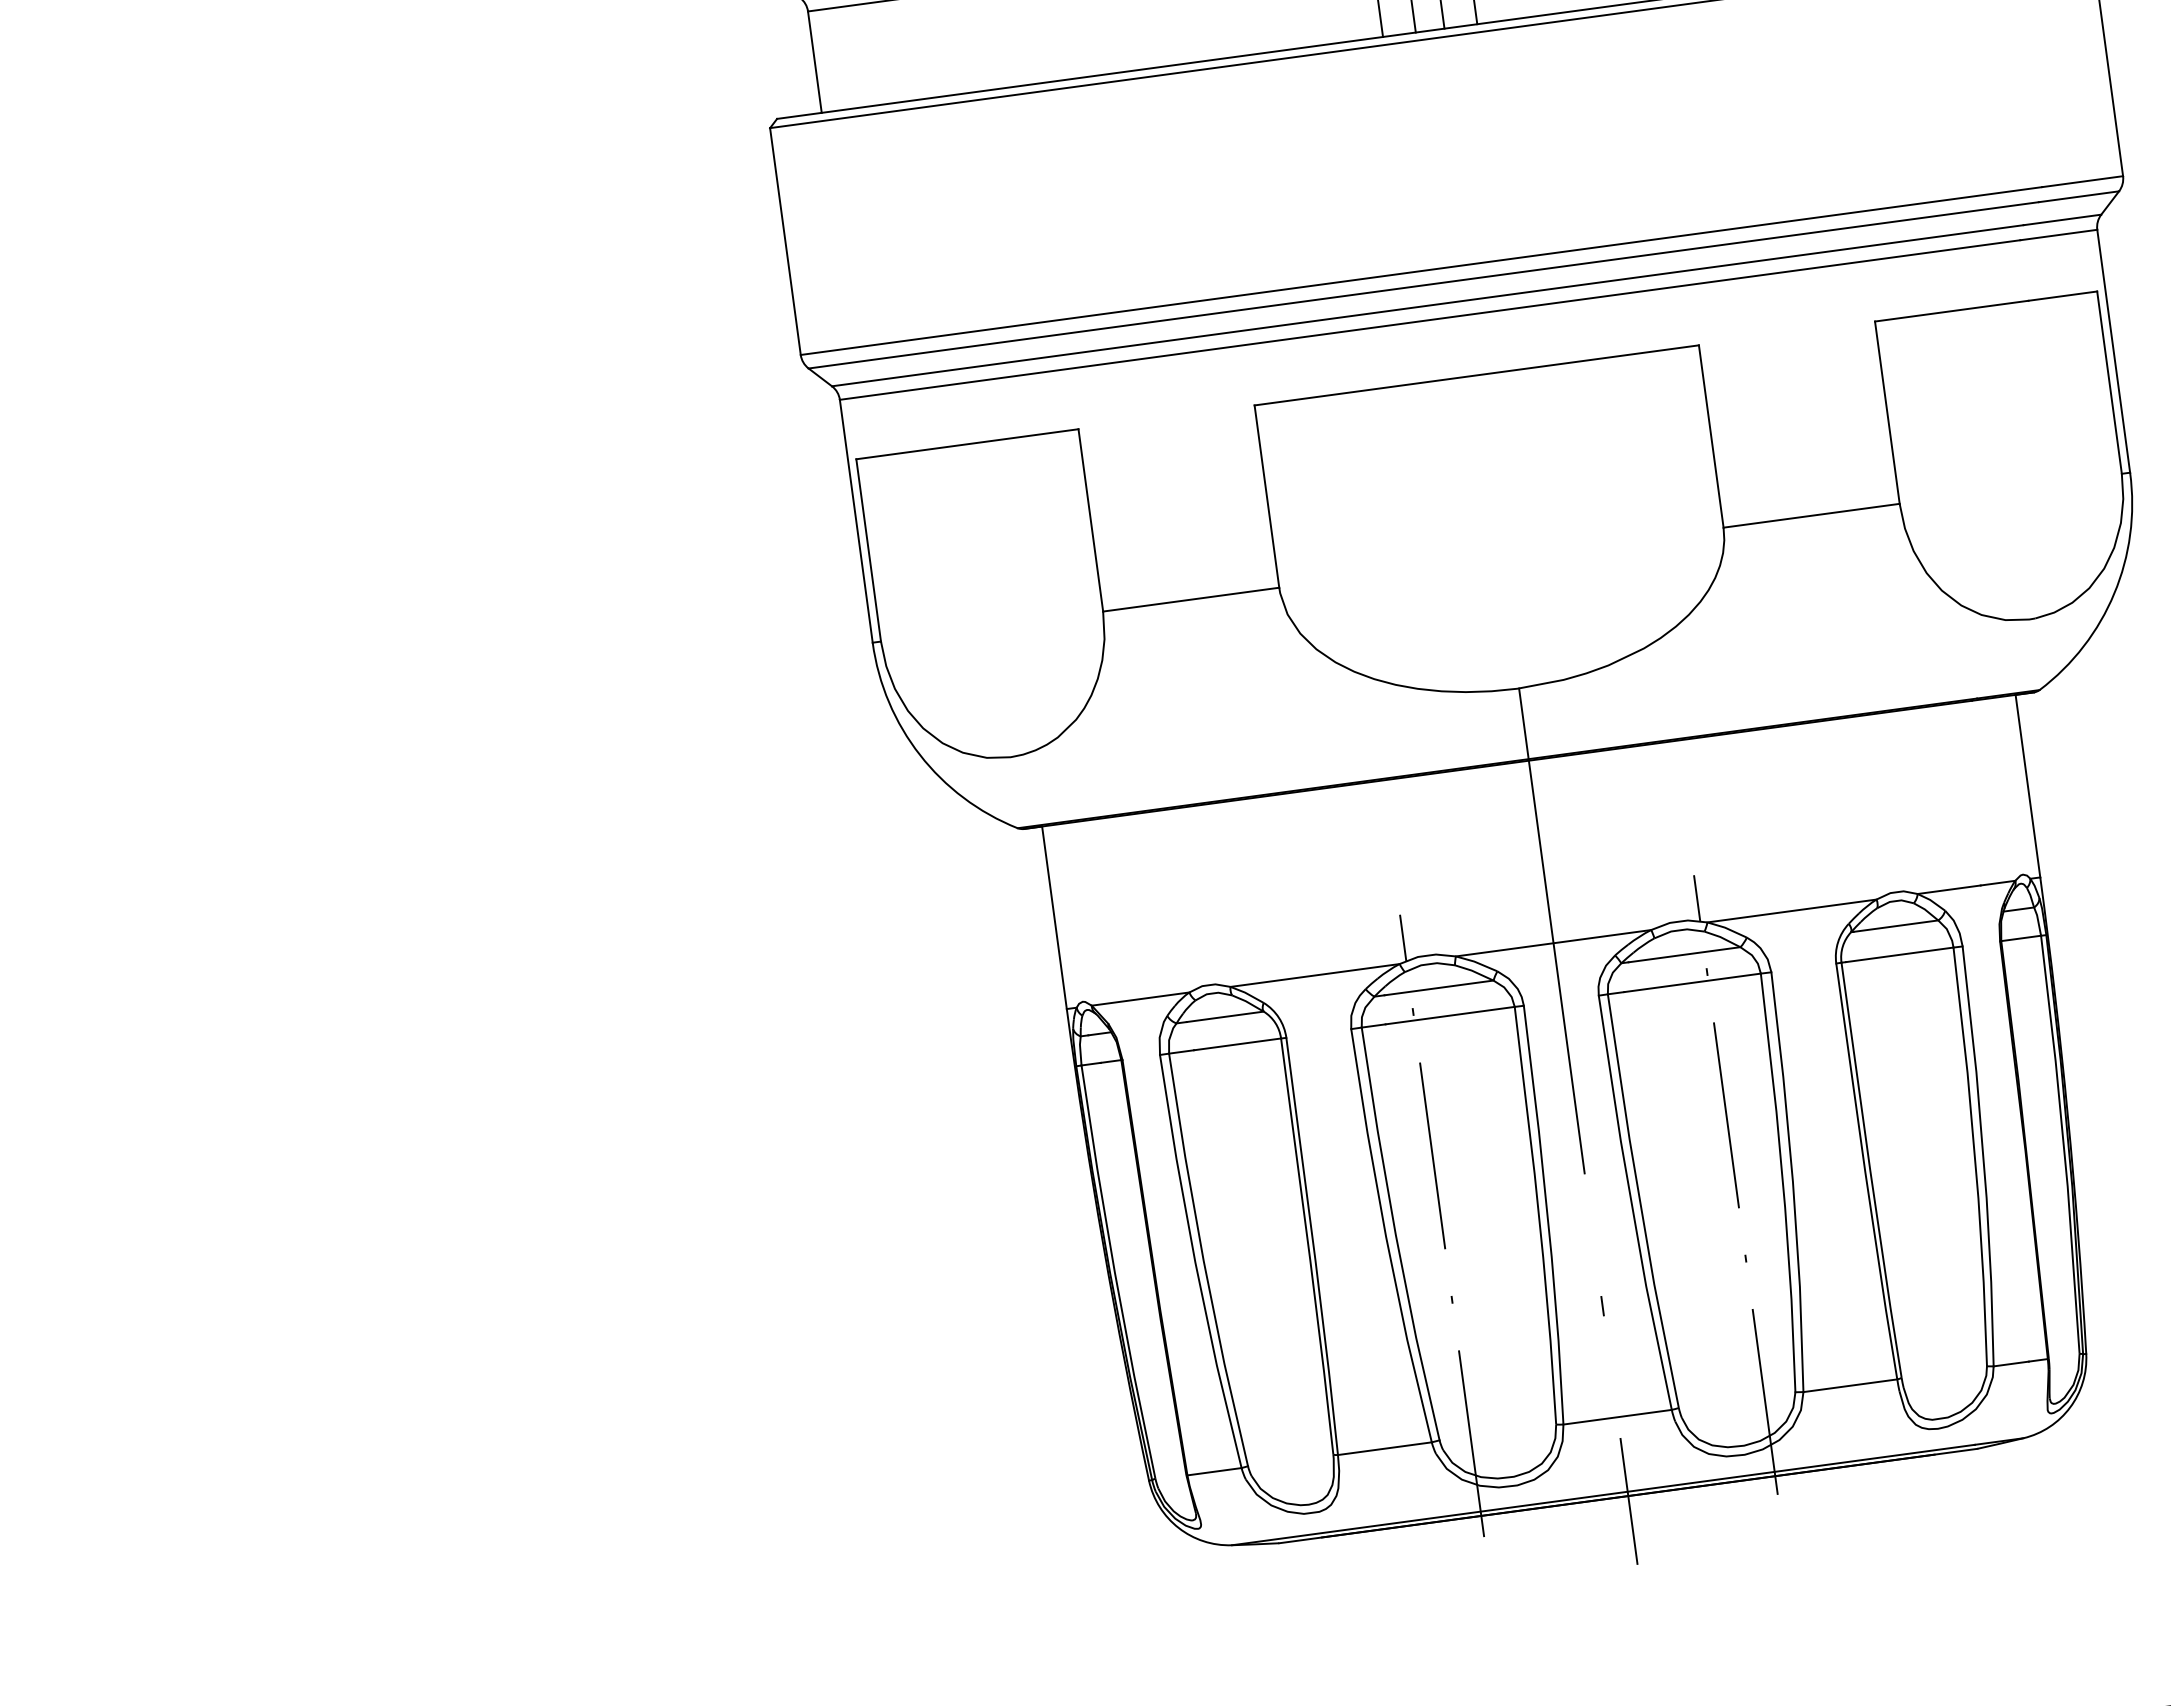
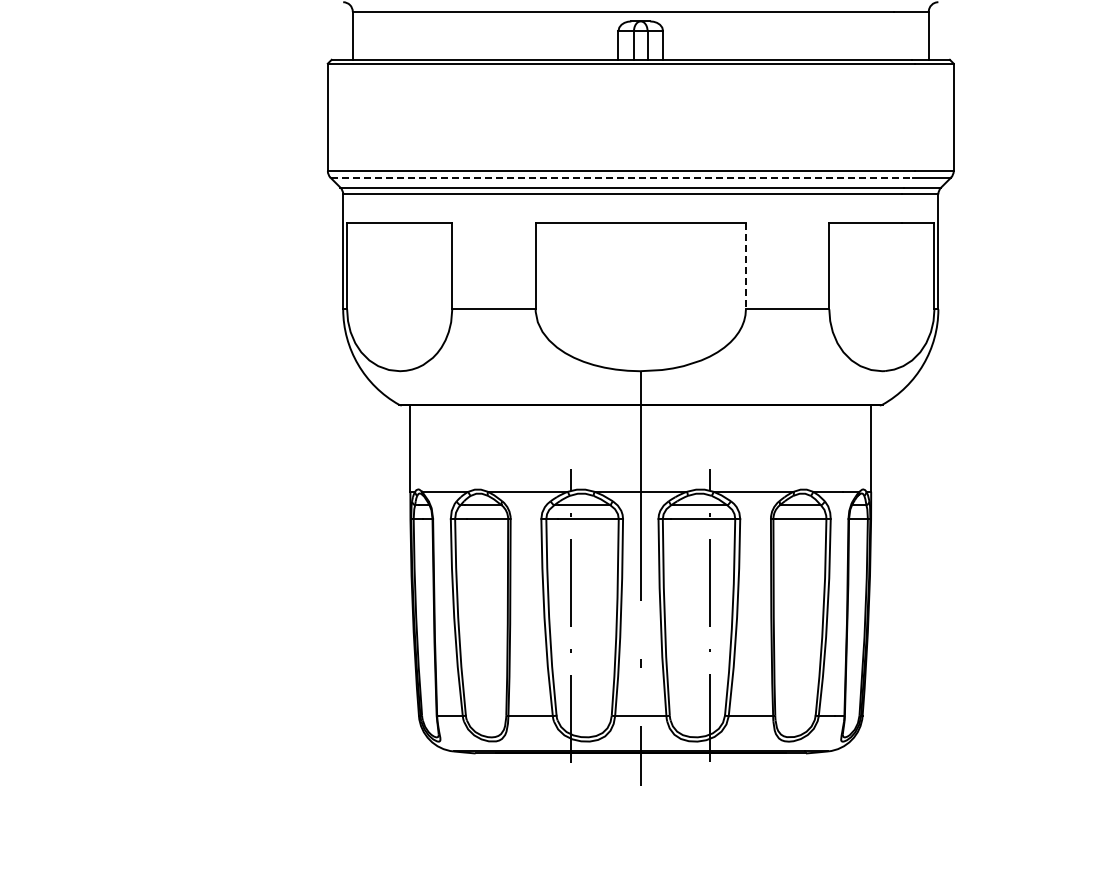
line: (1425, 284) -> (622, 177), solid -> dashed
line: (1710, 437) -> (745, 266), solid -> dashed

